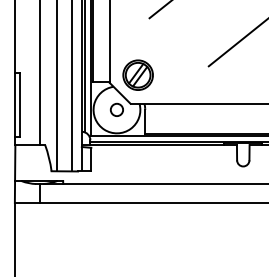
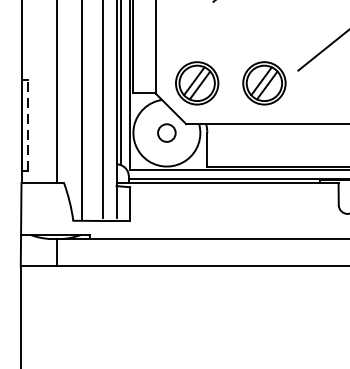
part: (184, 74) -> (263, 82), added
line: (20, 104) -> (28, 125), solid -> dashed

